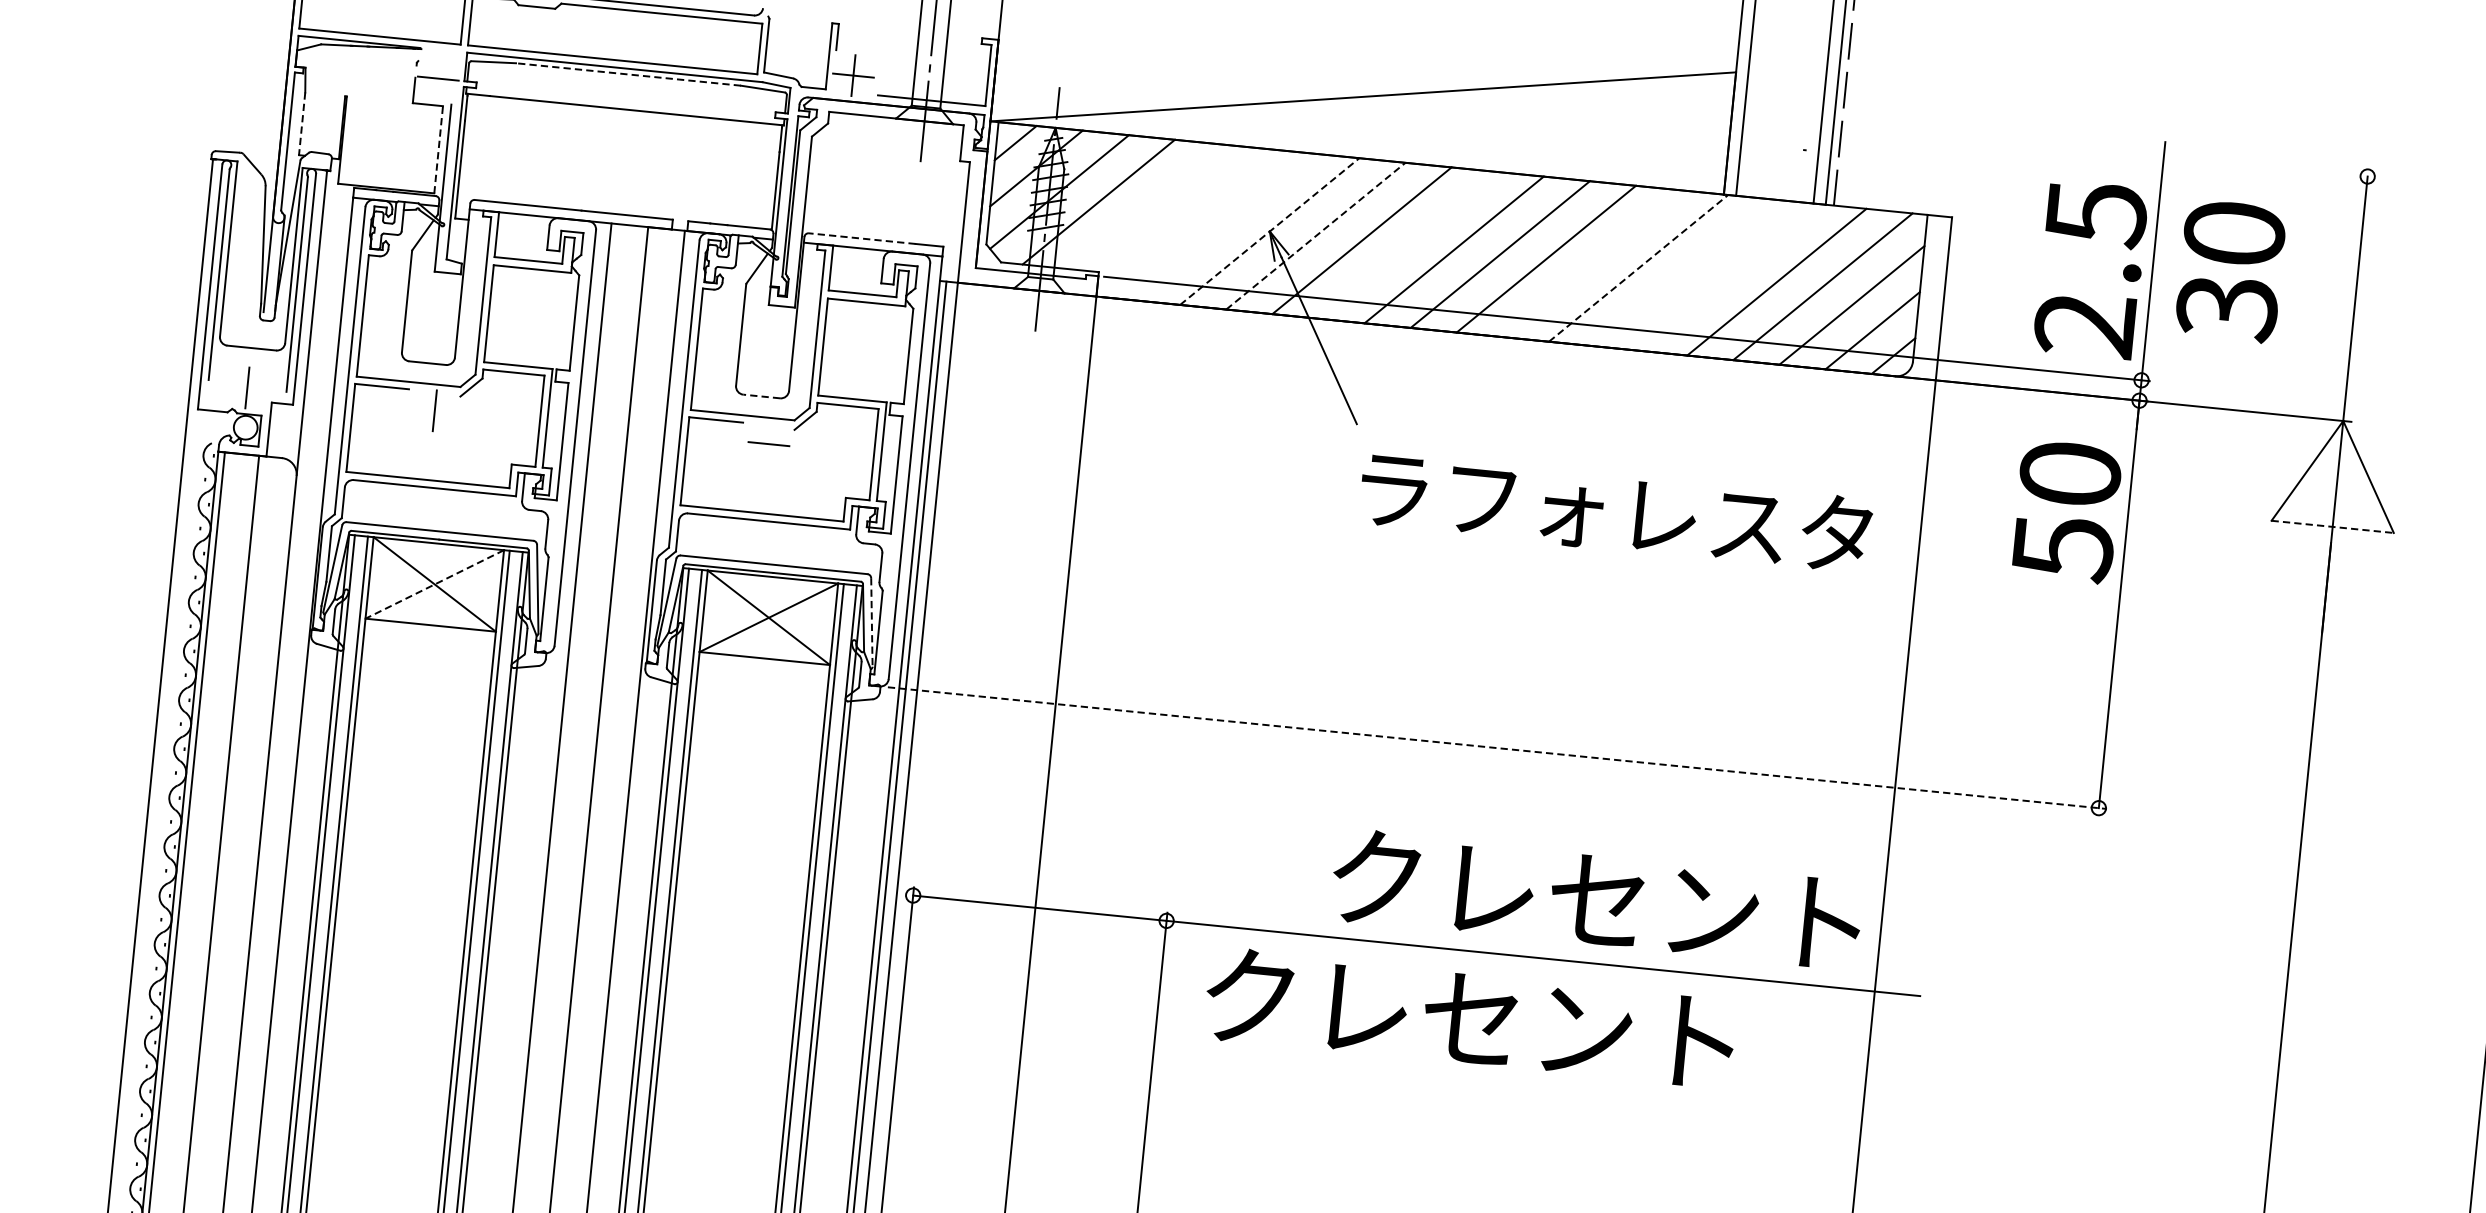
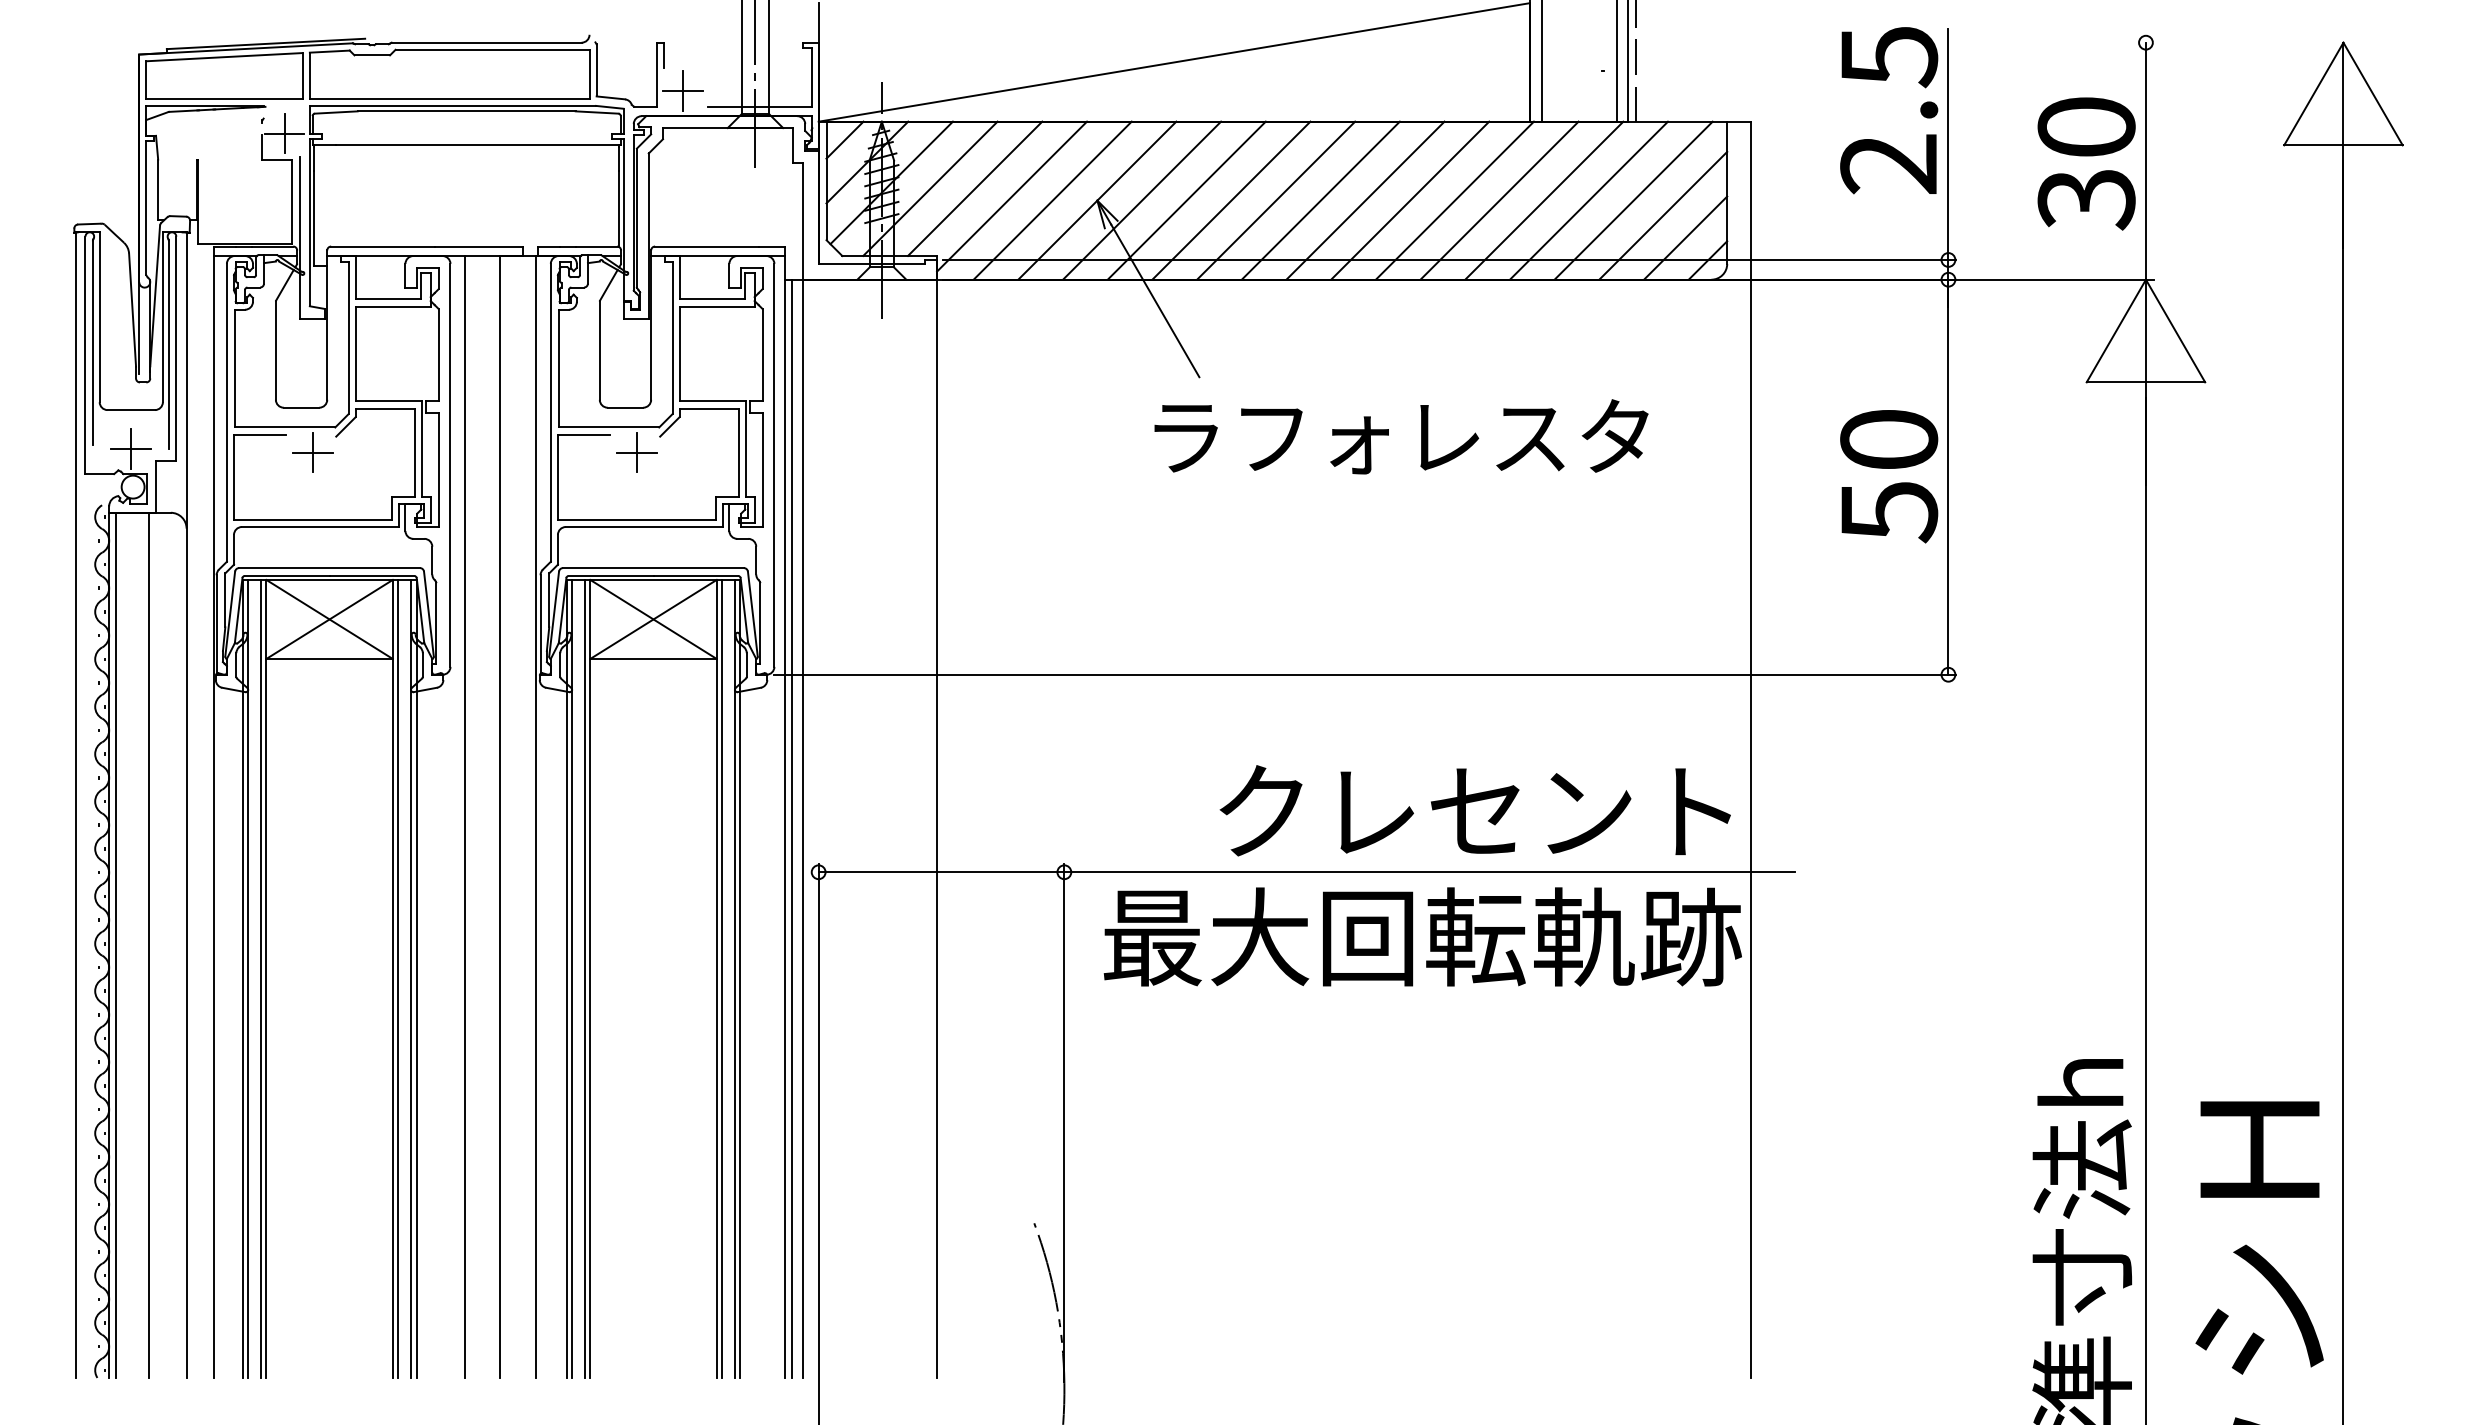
line: (628, 74) -> (466, 111), dashed -> solid
line: (438, 78) -> (284, 133), added
line: (302, 124) -> (158, 190), dashed -> solid
line: (438, 149) -> (291, 201), dashed -> solid
line: (1145, 206) -> (975, 188), added
line: (1182, 218) -> (1012, 196), added
line: (1223, 226) -> (1052, 200), added
line: (1269, 231) -> (1097, 200), dashed -> solid
line: (1316, 236) -> (1142, 200), dashed -> solid
line: (861, 238) -> (706, 246), dashed -> solid
line: (1408, 245) -> (1231, 200), added
line: (1592, 263) -> (1410, 200), added
line: (1638, 268) -> (1454, 200), dashed -> solid
text: (2091, 269) -> (1889, 110), moved
text: (2230, 271) -> (2086, 163), moved
line: (1684, 272) -> (1499, 200), added
line: (1731, 277) -> (1544, 200), added
line: (247, 387) -> (130, 448), added
line: (761, 396) -> (625, 407), dashed -> solid
line: (434, 410) -> (312, 452), added
line: (768, 443) -> (636, 452), added
text: (1615, 511) -> (1401, 436), moved
text: (2067, 511) -> (1889, 476), moved
line: (2333, 527) -> (2146, 382), dashed -> solid
line: (434, 584) -> (329, 619), dashed -> solid
line: (871, 622) -> (752, 614), dashed -> solid
line: (1497, 747) -> (1365, 674), dashed -> solid
text: (1529, 1023) -> (1422, 936), クレセント -> 最大回転軌跡

